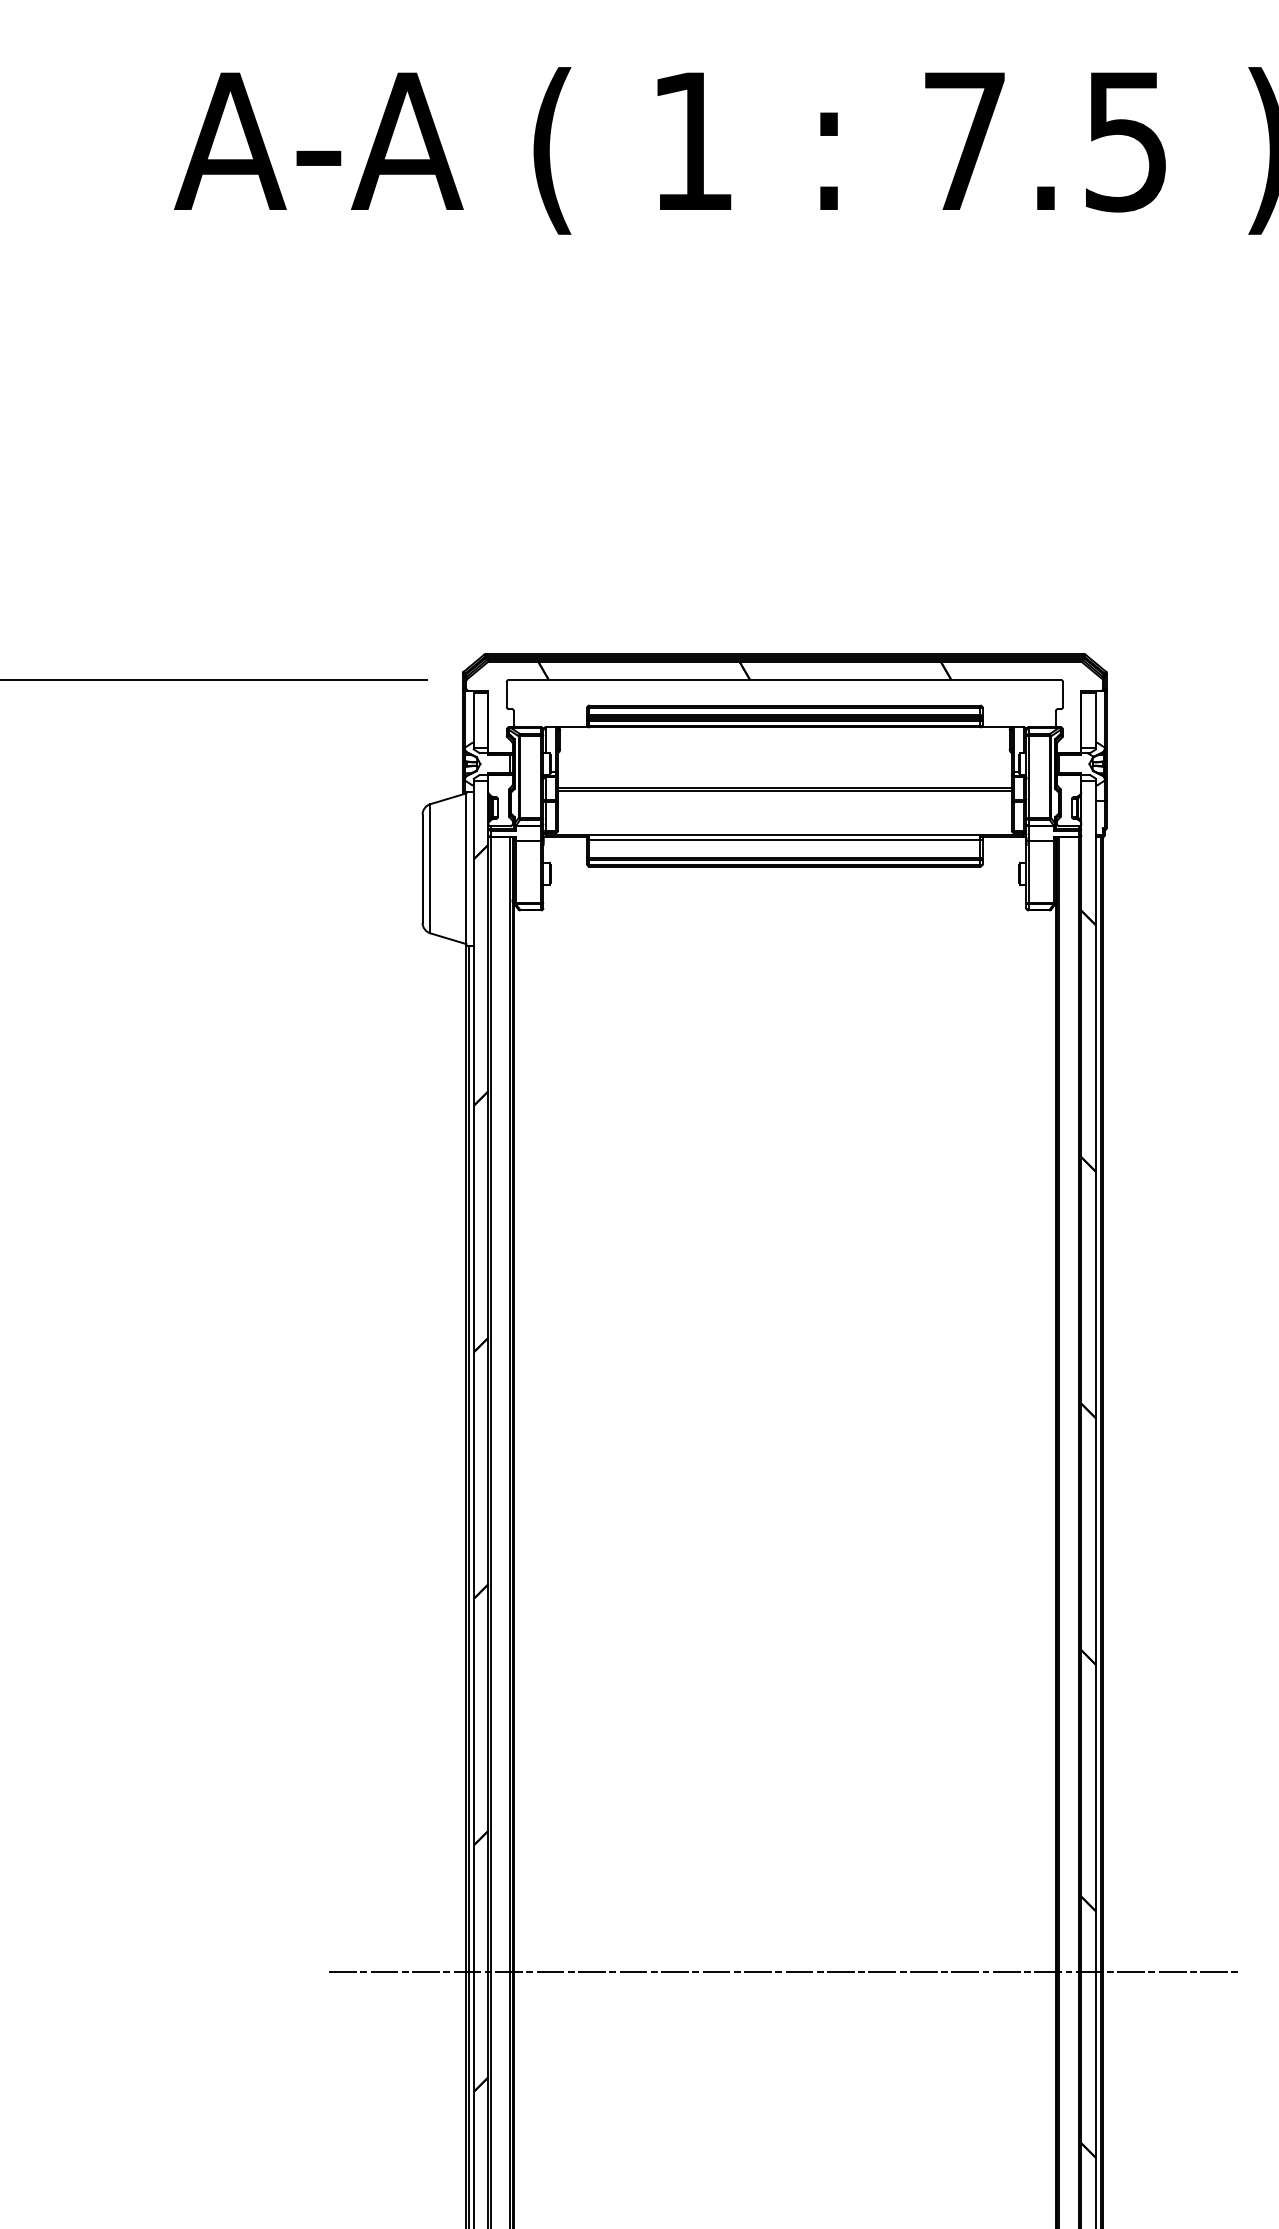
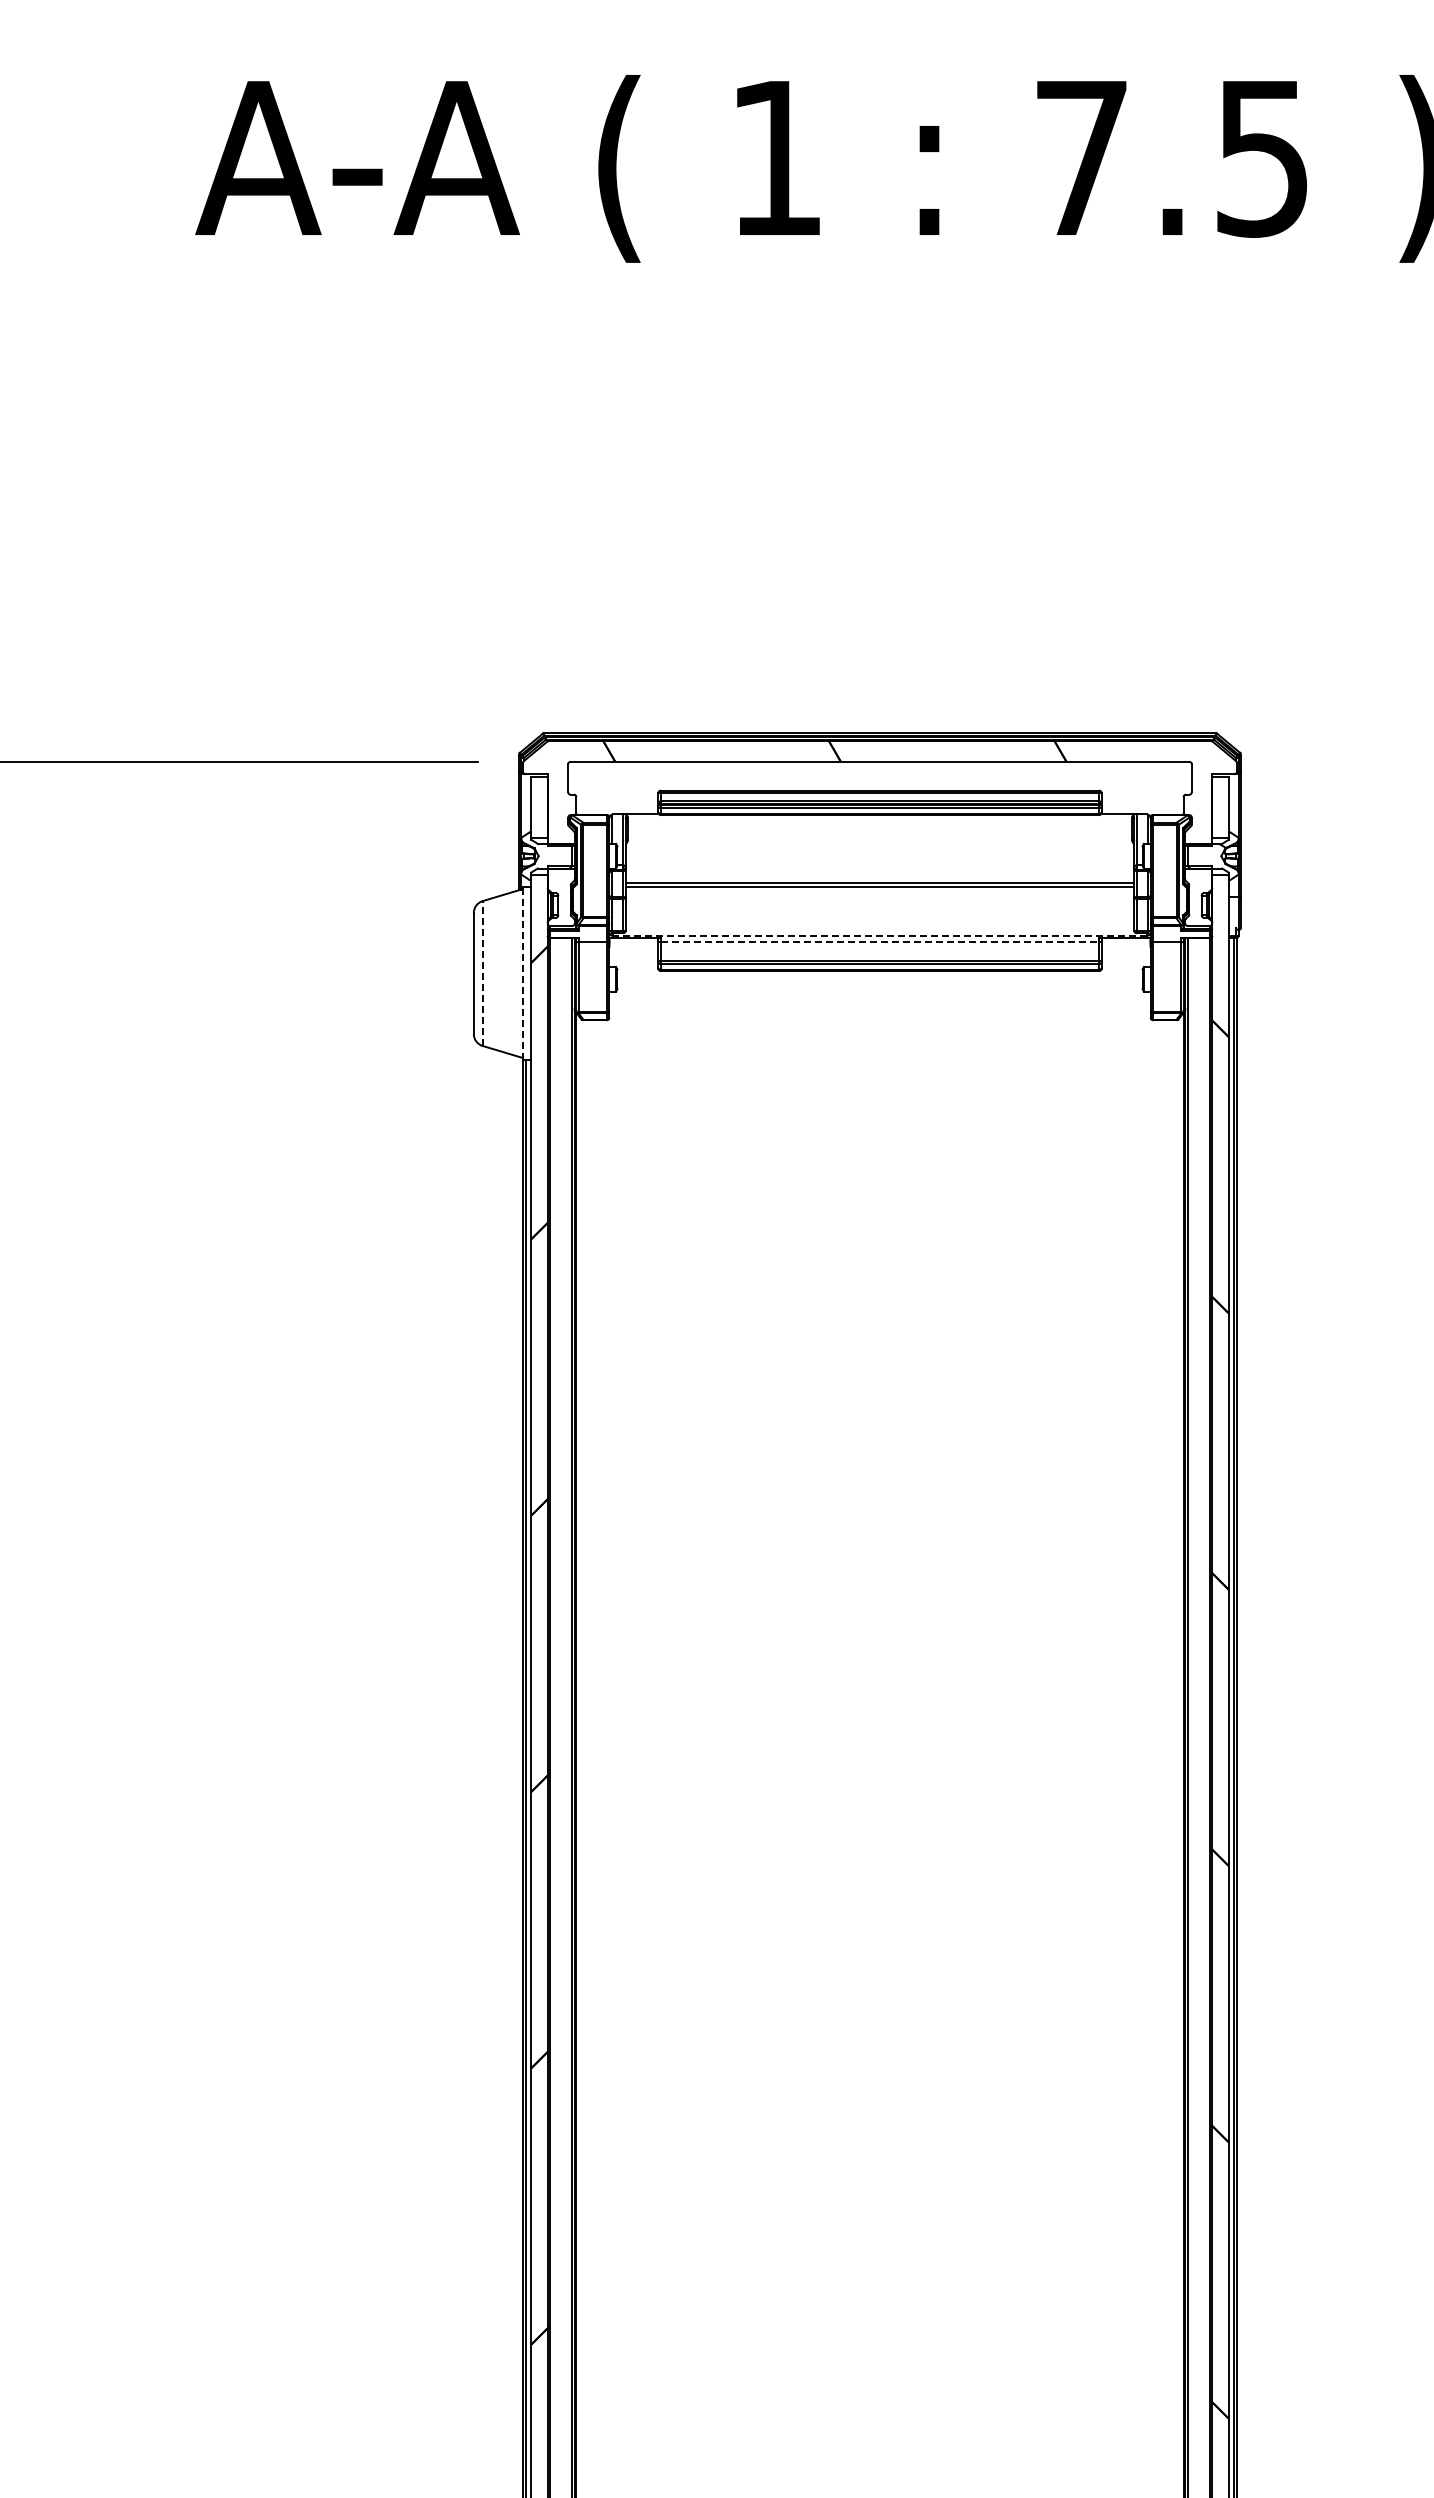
line: (785, 834) -> (880, 935), solid -> dashed
line: (785, 840) -> (880, 941), solid -> dashed
line: (430, 868) -> (482, 973), solid -> dashed
line: (466, 868) -> (523, 973), solid -> dashed
line: (784, 1972) -> (879, 2210), removed

